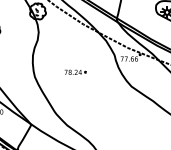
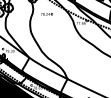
part: (75, 72) -> (46, 14), moved

